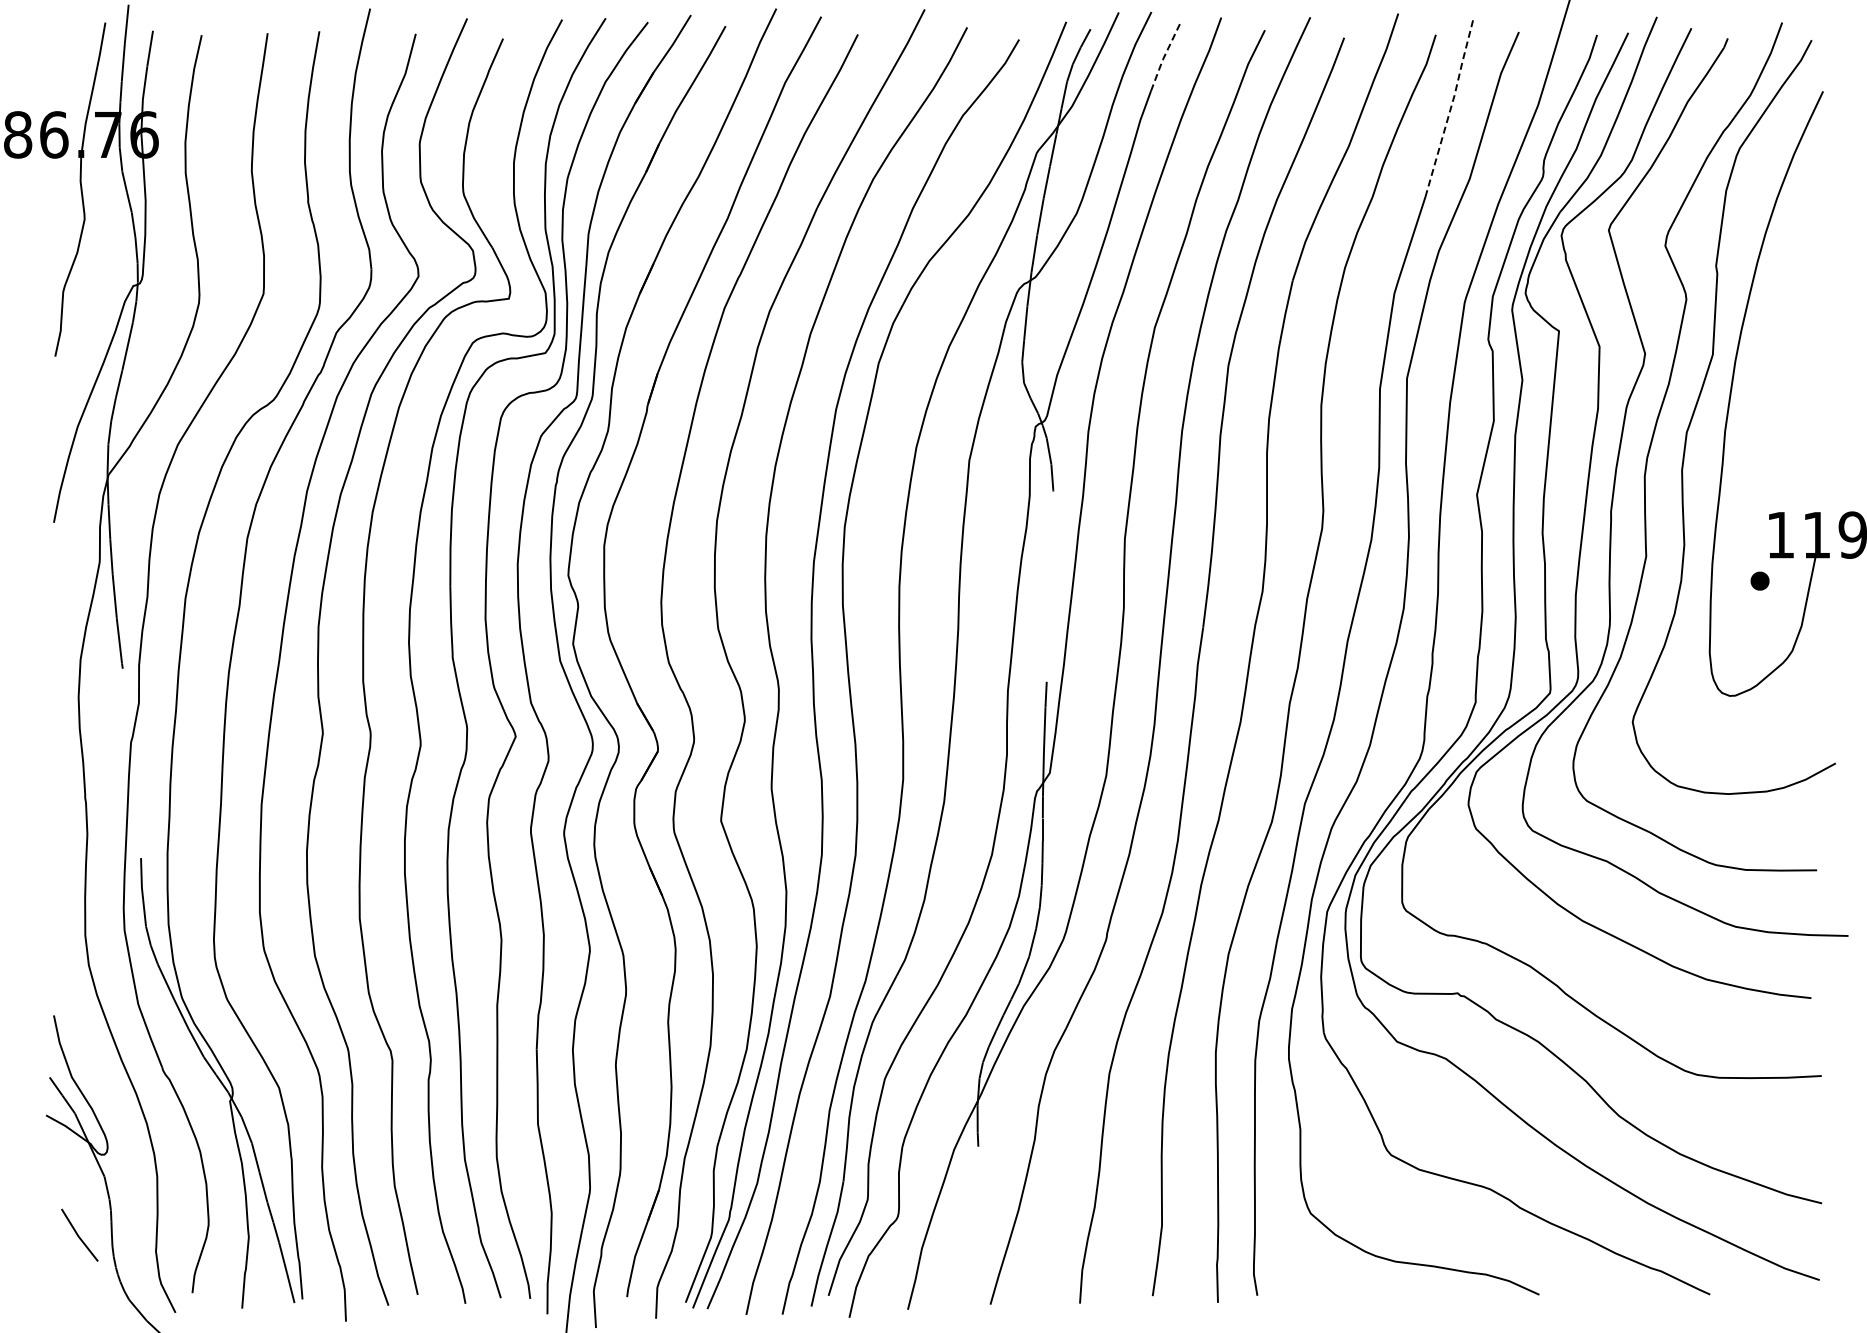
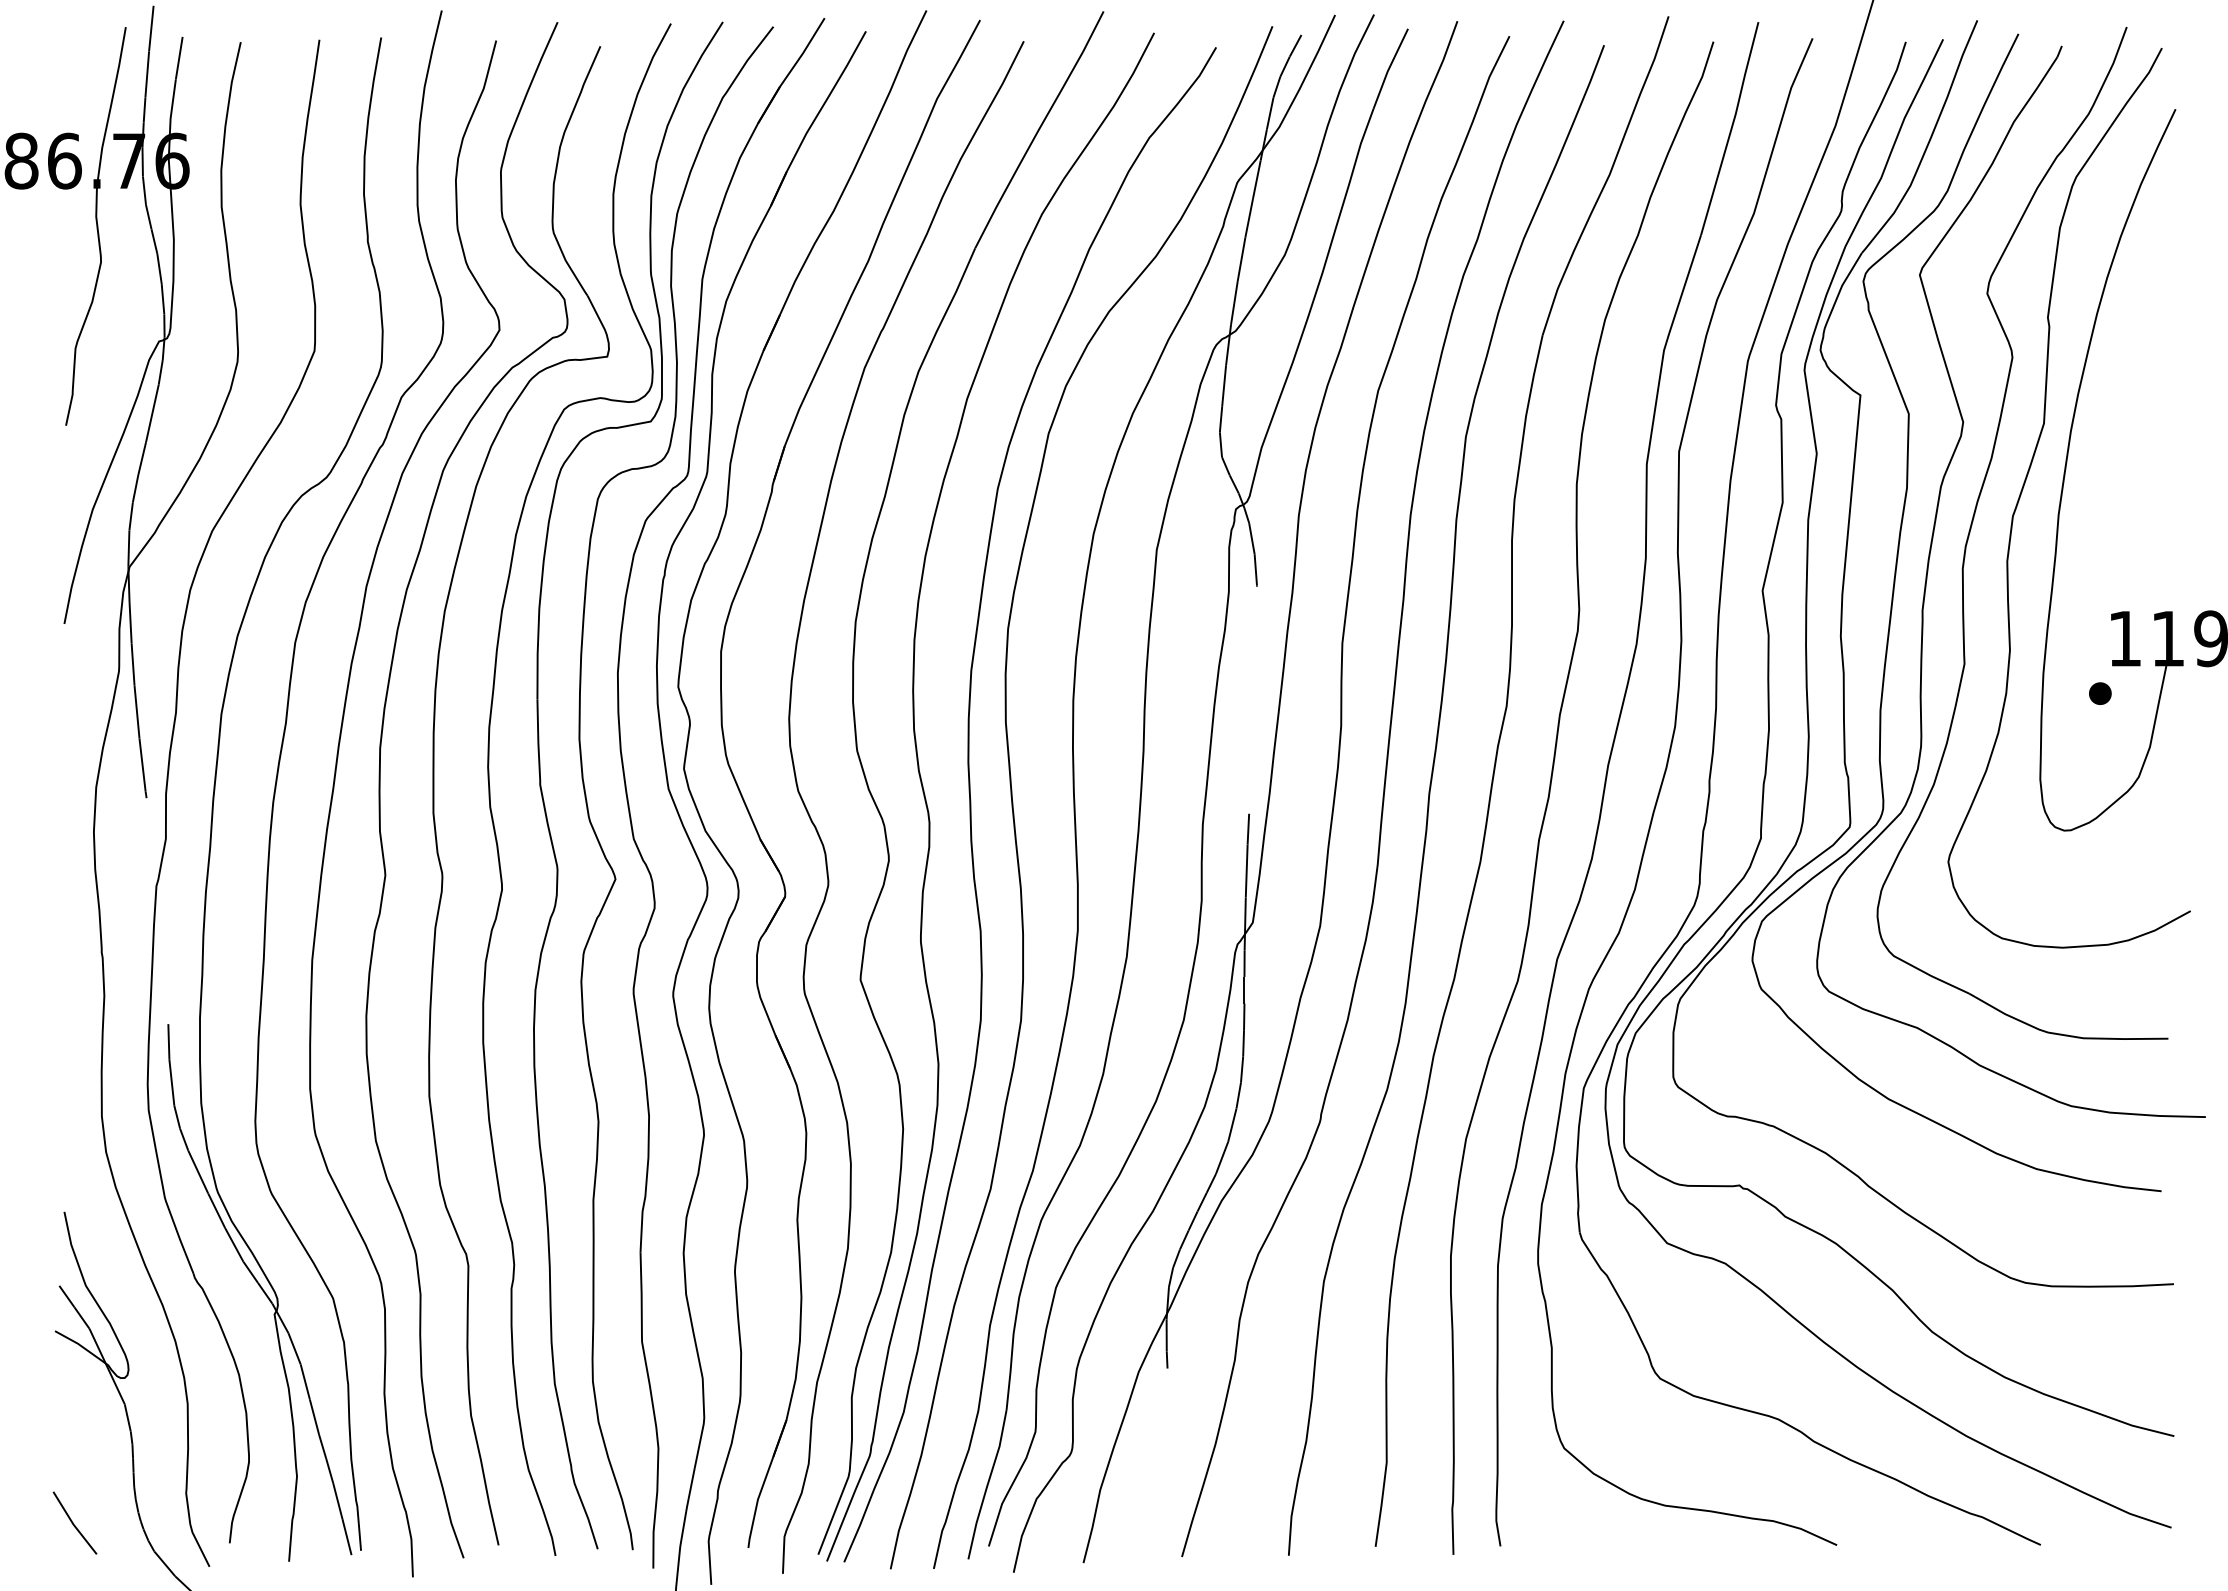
line: (1164, 57) -> (1389, 68), dashed -> solid
line: (1451, 105) -> (1732, 126), dashed -> solid
line: (78, 1234) -> (73, 1522), moved

